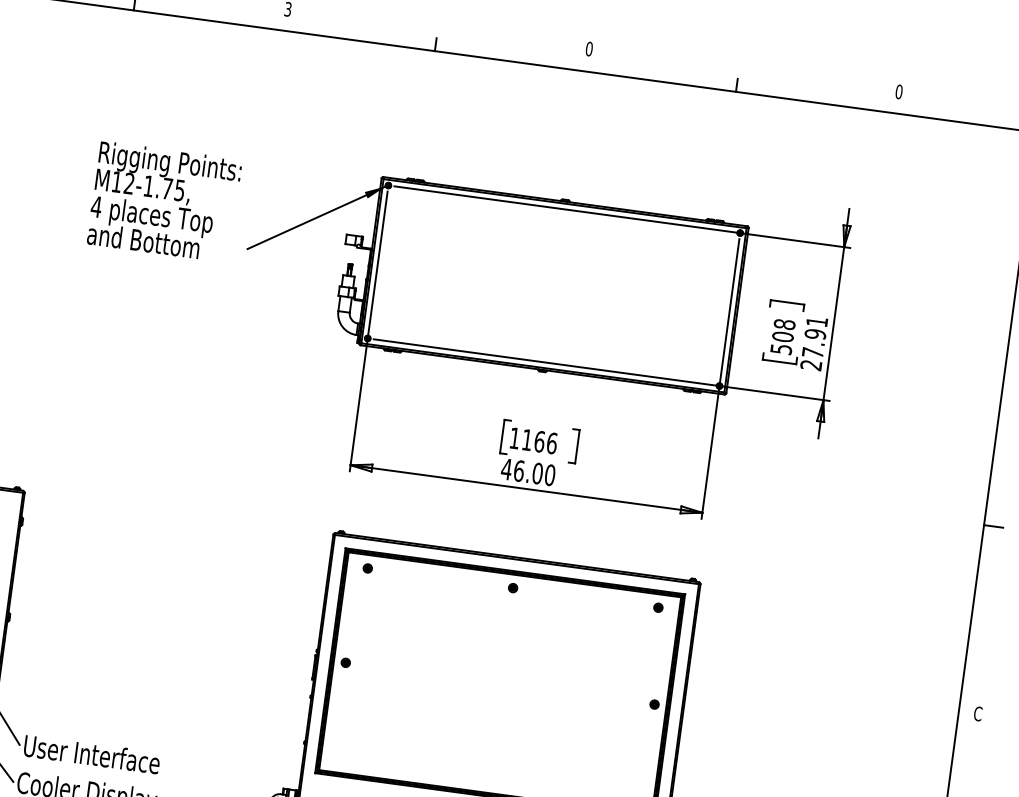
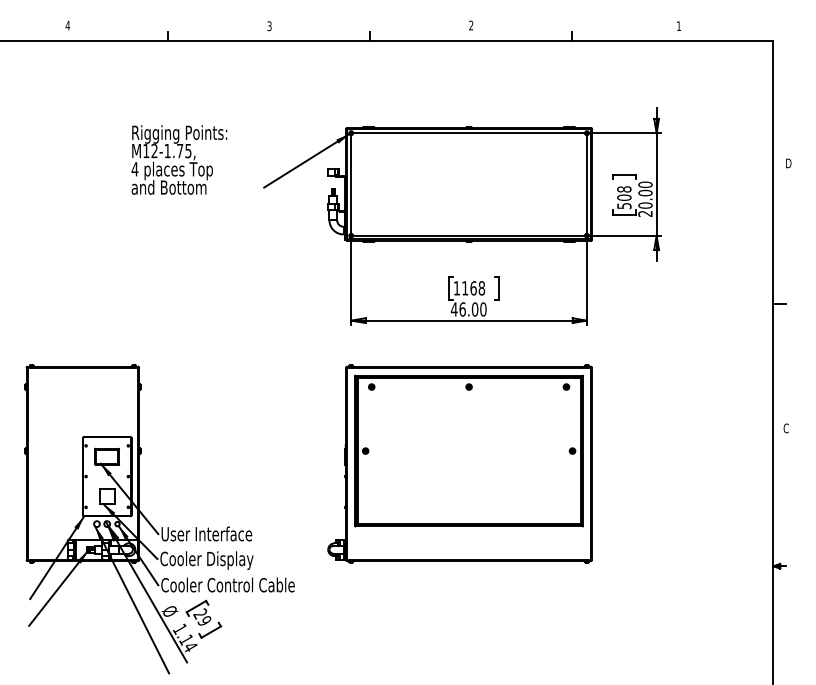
text: (589, 49) -> (471, 25), 0 -> 2
text: (898, 90) -> (678, 25), 0 -> 1
text: (164, 201) -> (179, 159), moved
text: (815, 336) -> (645, 194), 27.91 -> 20.00
text: (551, 443) -> (481, 288), 1166 -> 1168

